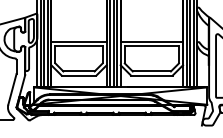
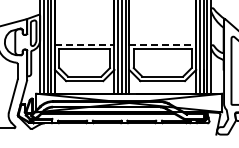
line: (78, 41) -> (84, 44), solid -> dashed
line: (152, 41) -> (163, 44), solid -> dashed

